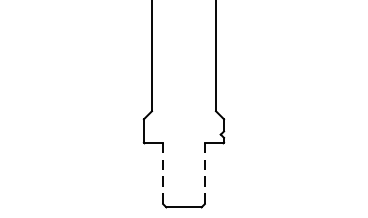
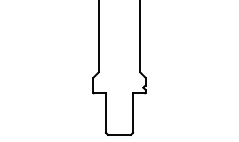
line: (162, 174) -> (105, 113), dashed -> solid
line: (205, 174) -> (133, 113), dashed -> solid

